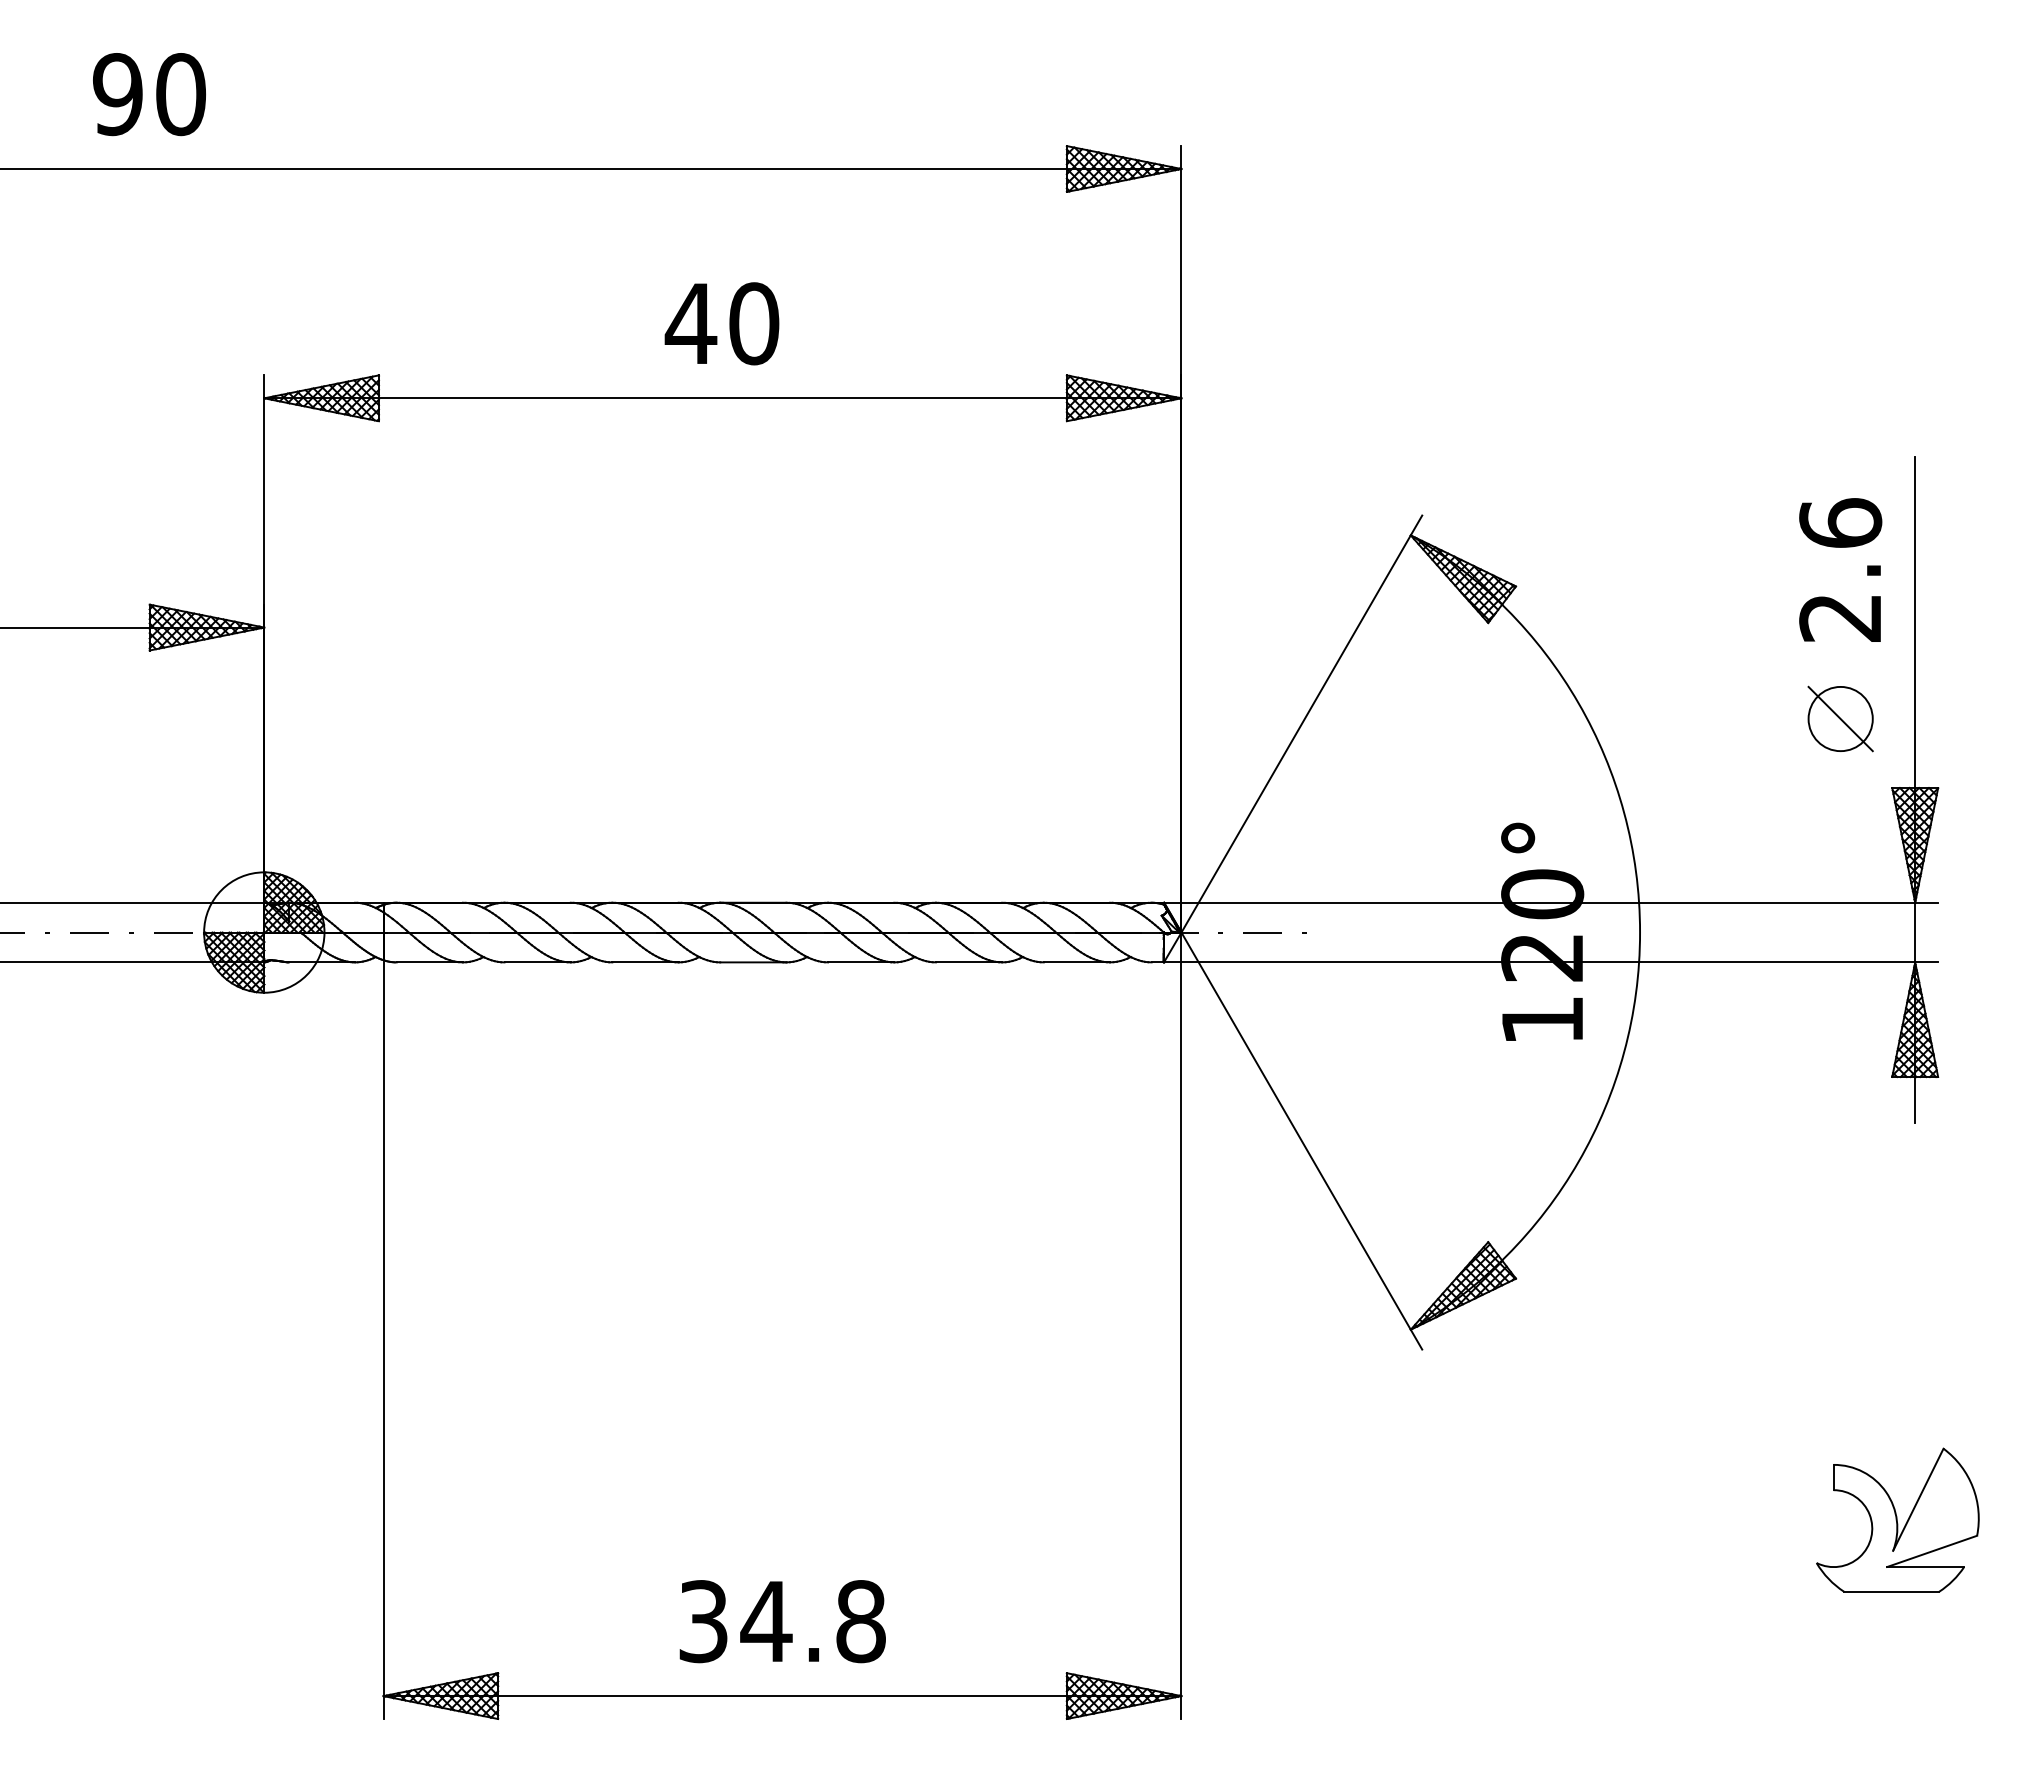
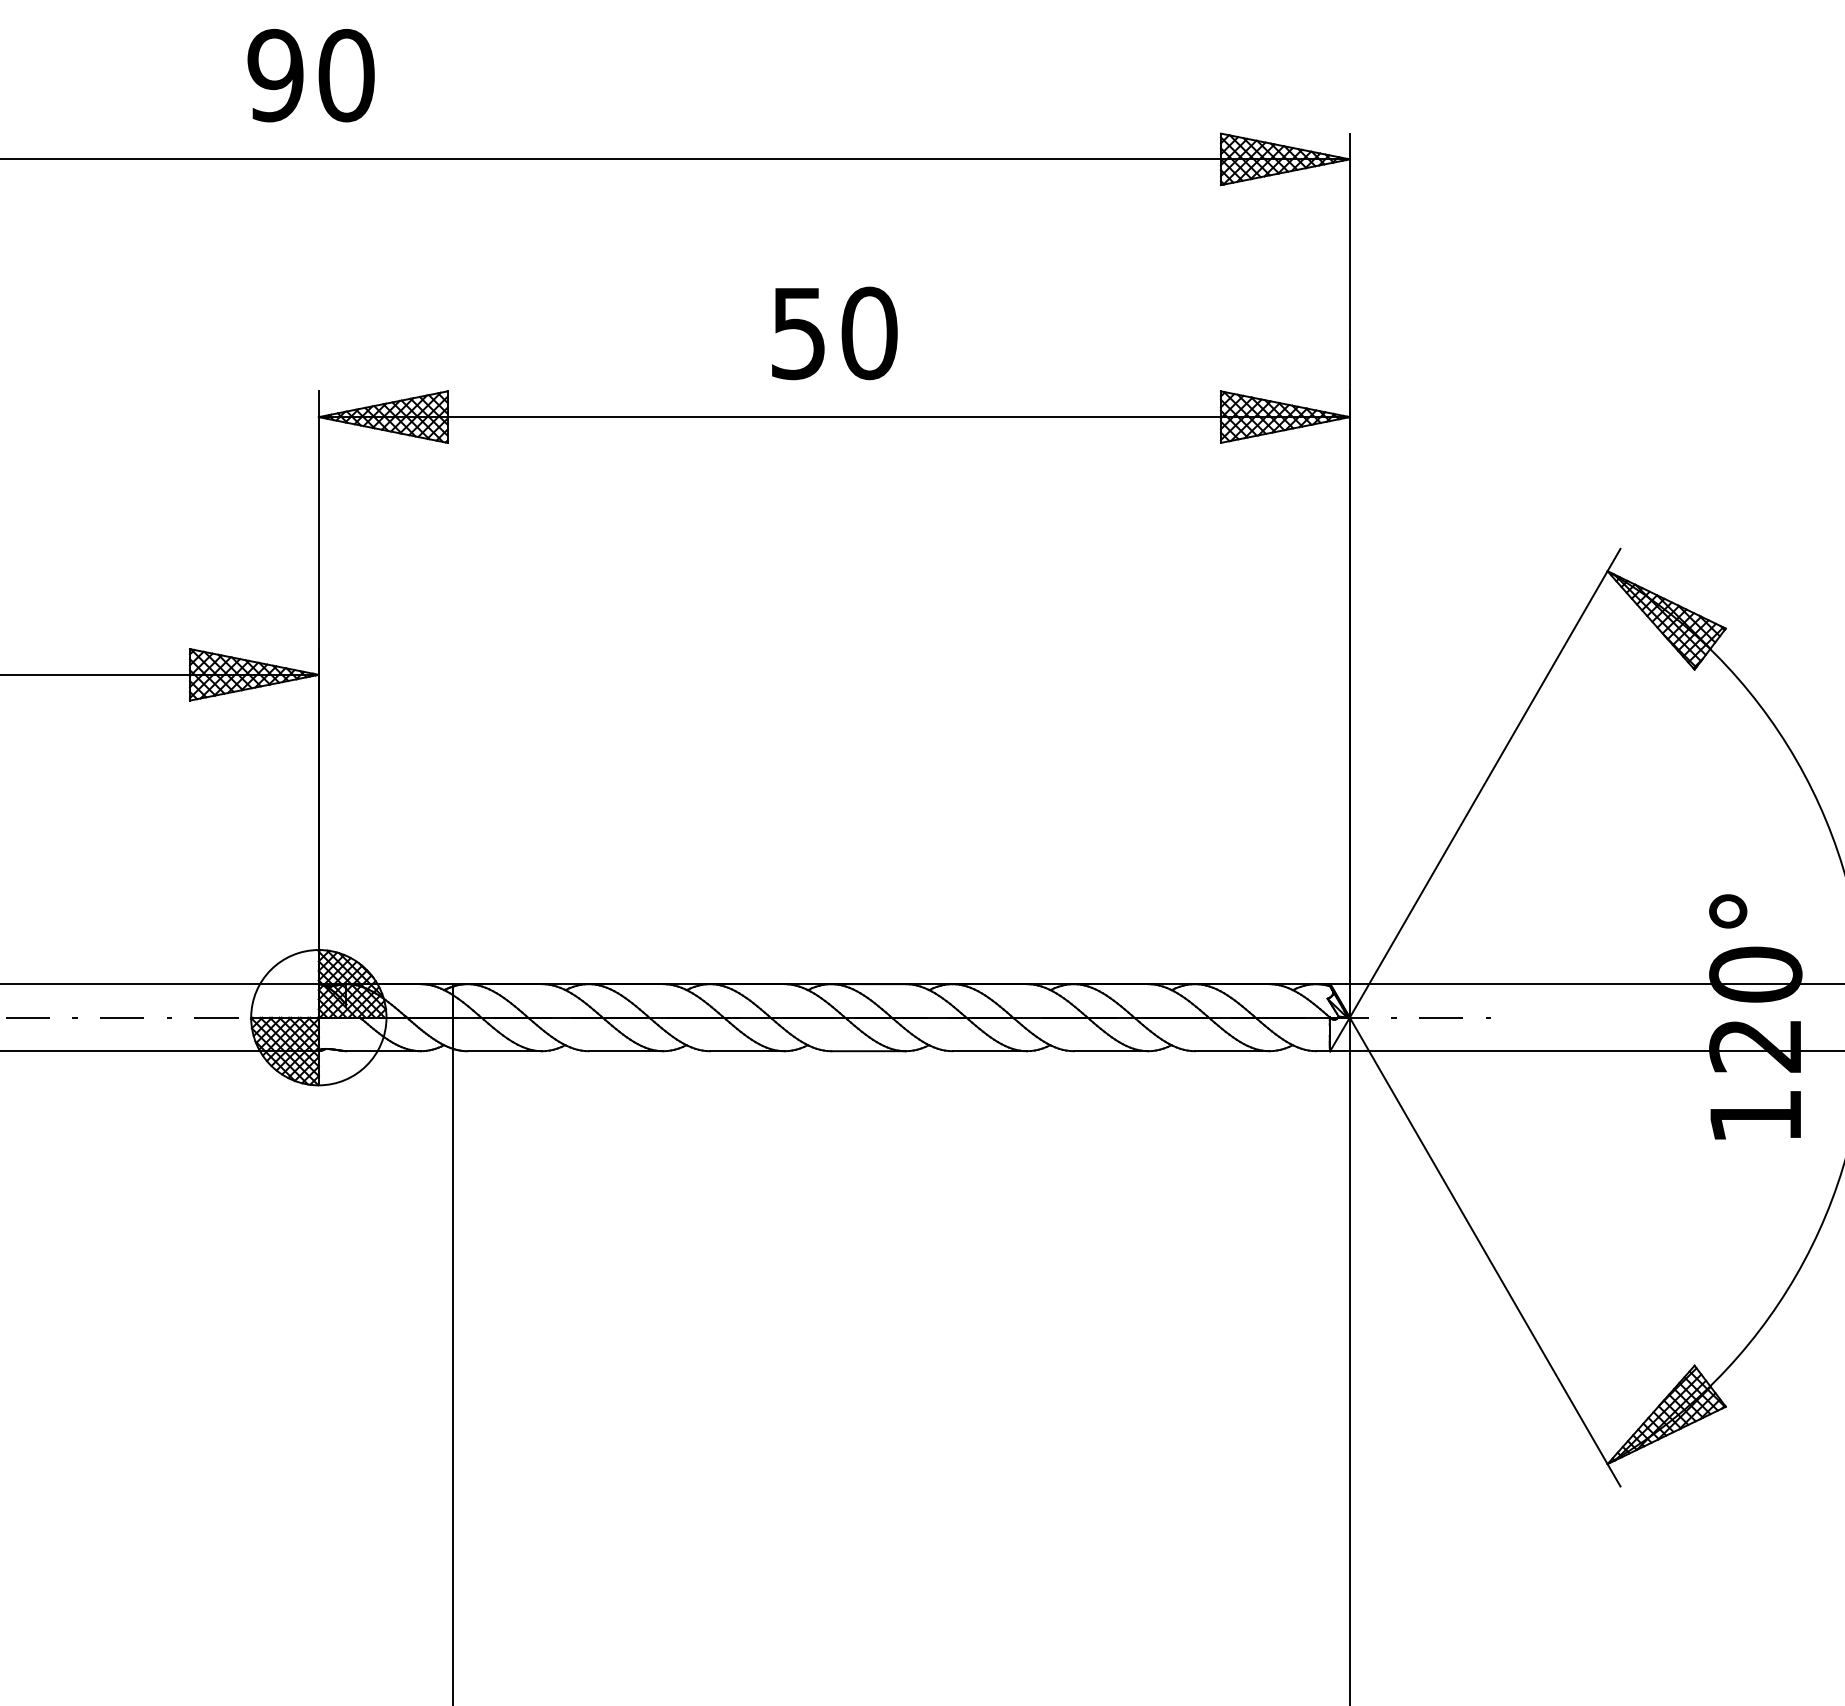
text: (149, 94) -> (311, 75), moved
text: (690, 324) -> (797, 334), 40 -> 50

